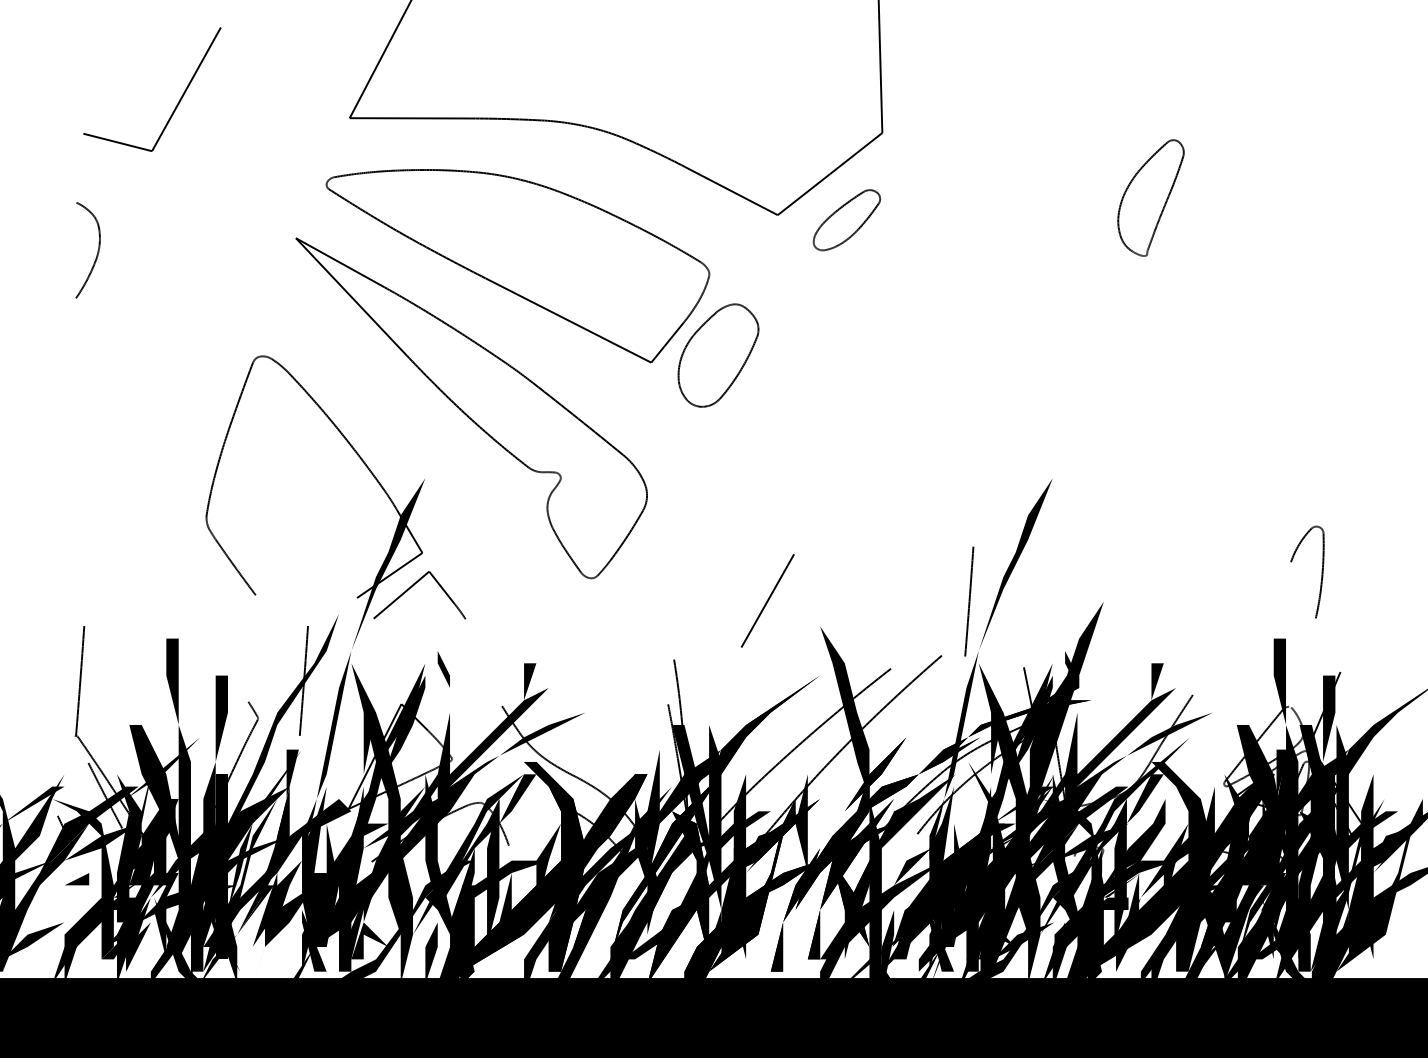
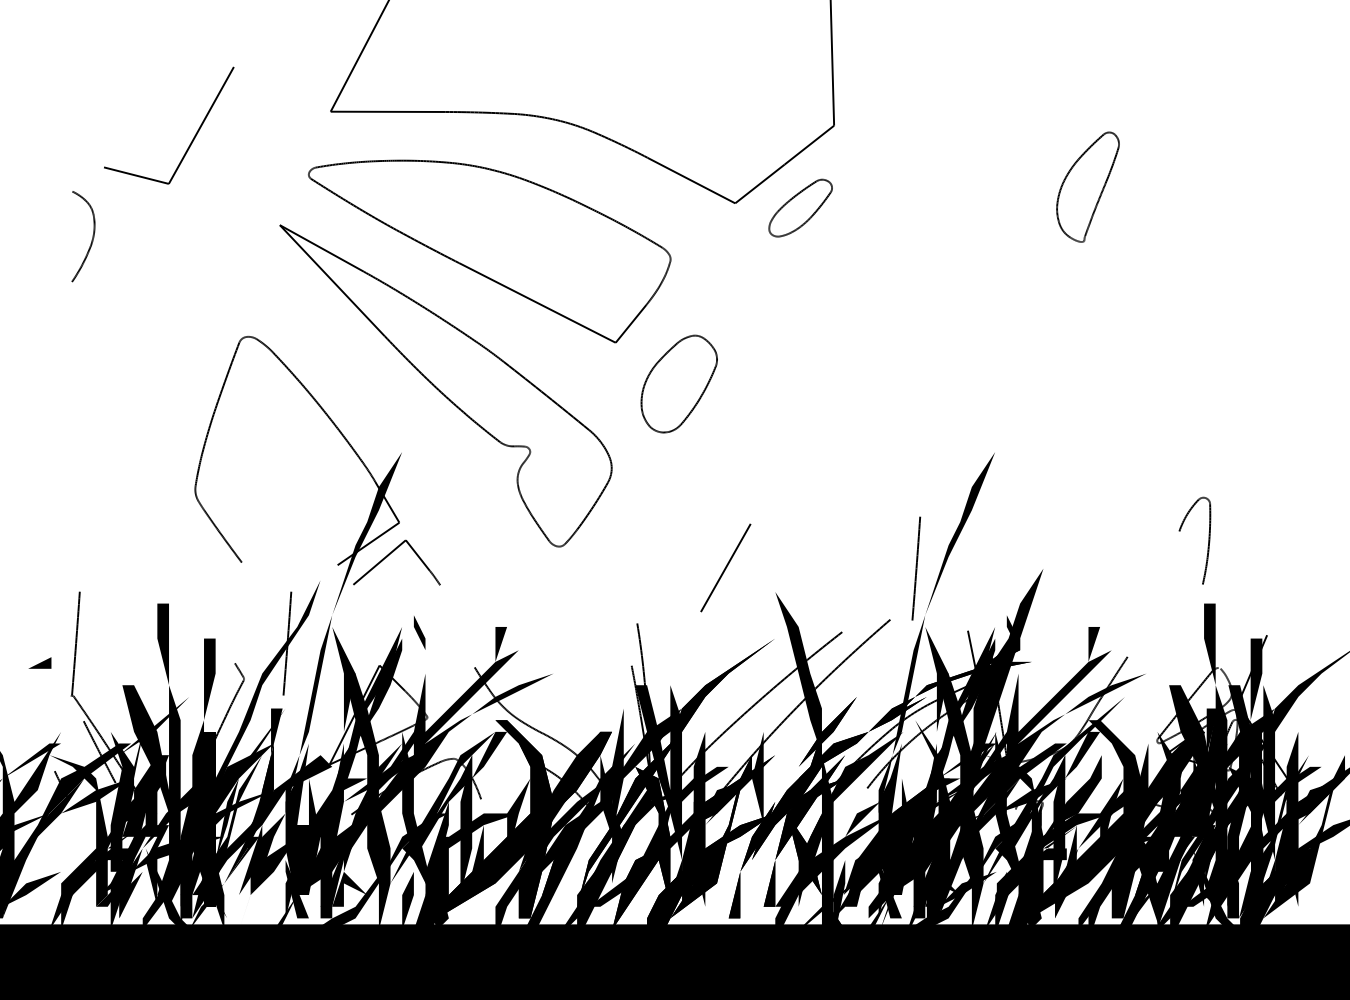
part: (178, 102) -> (193, 137), moved
part: (717, 354) -> (678, 383), moved
part: (1321, 571) -> (1208, 540), moved
part: (76, 878) -> (39, 662), moved

